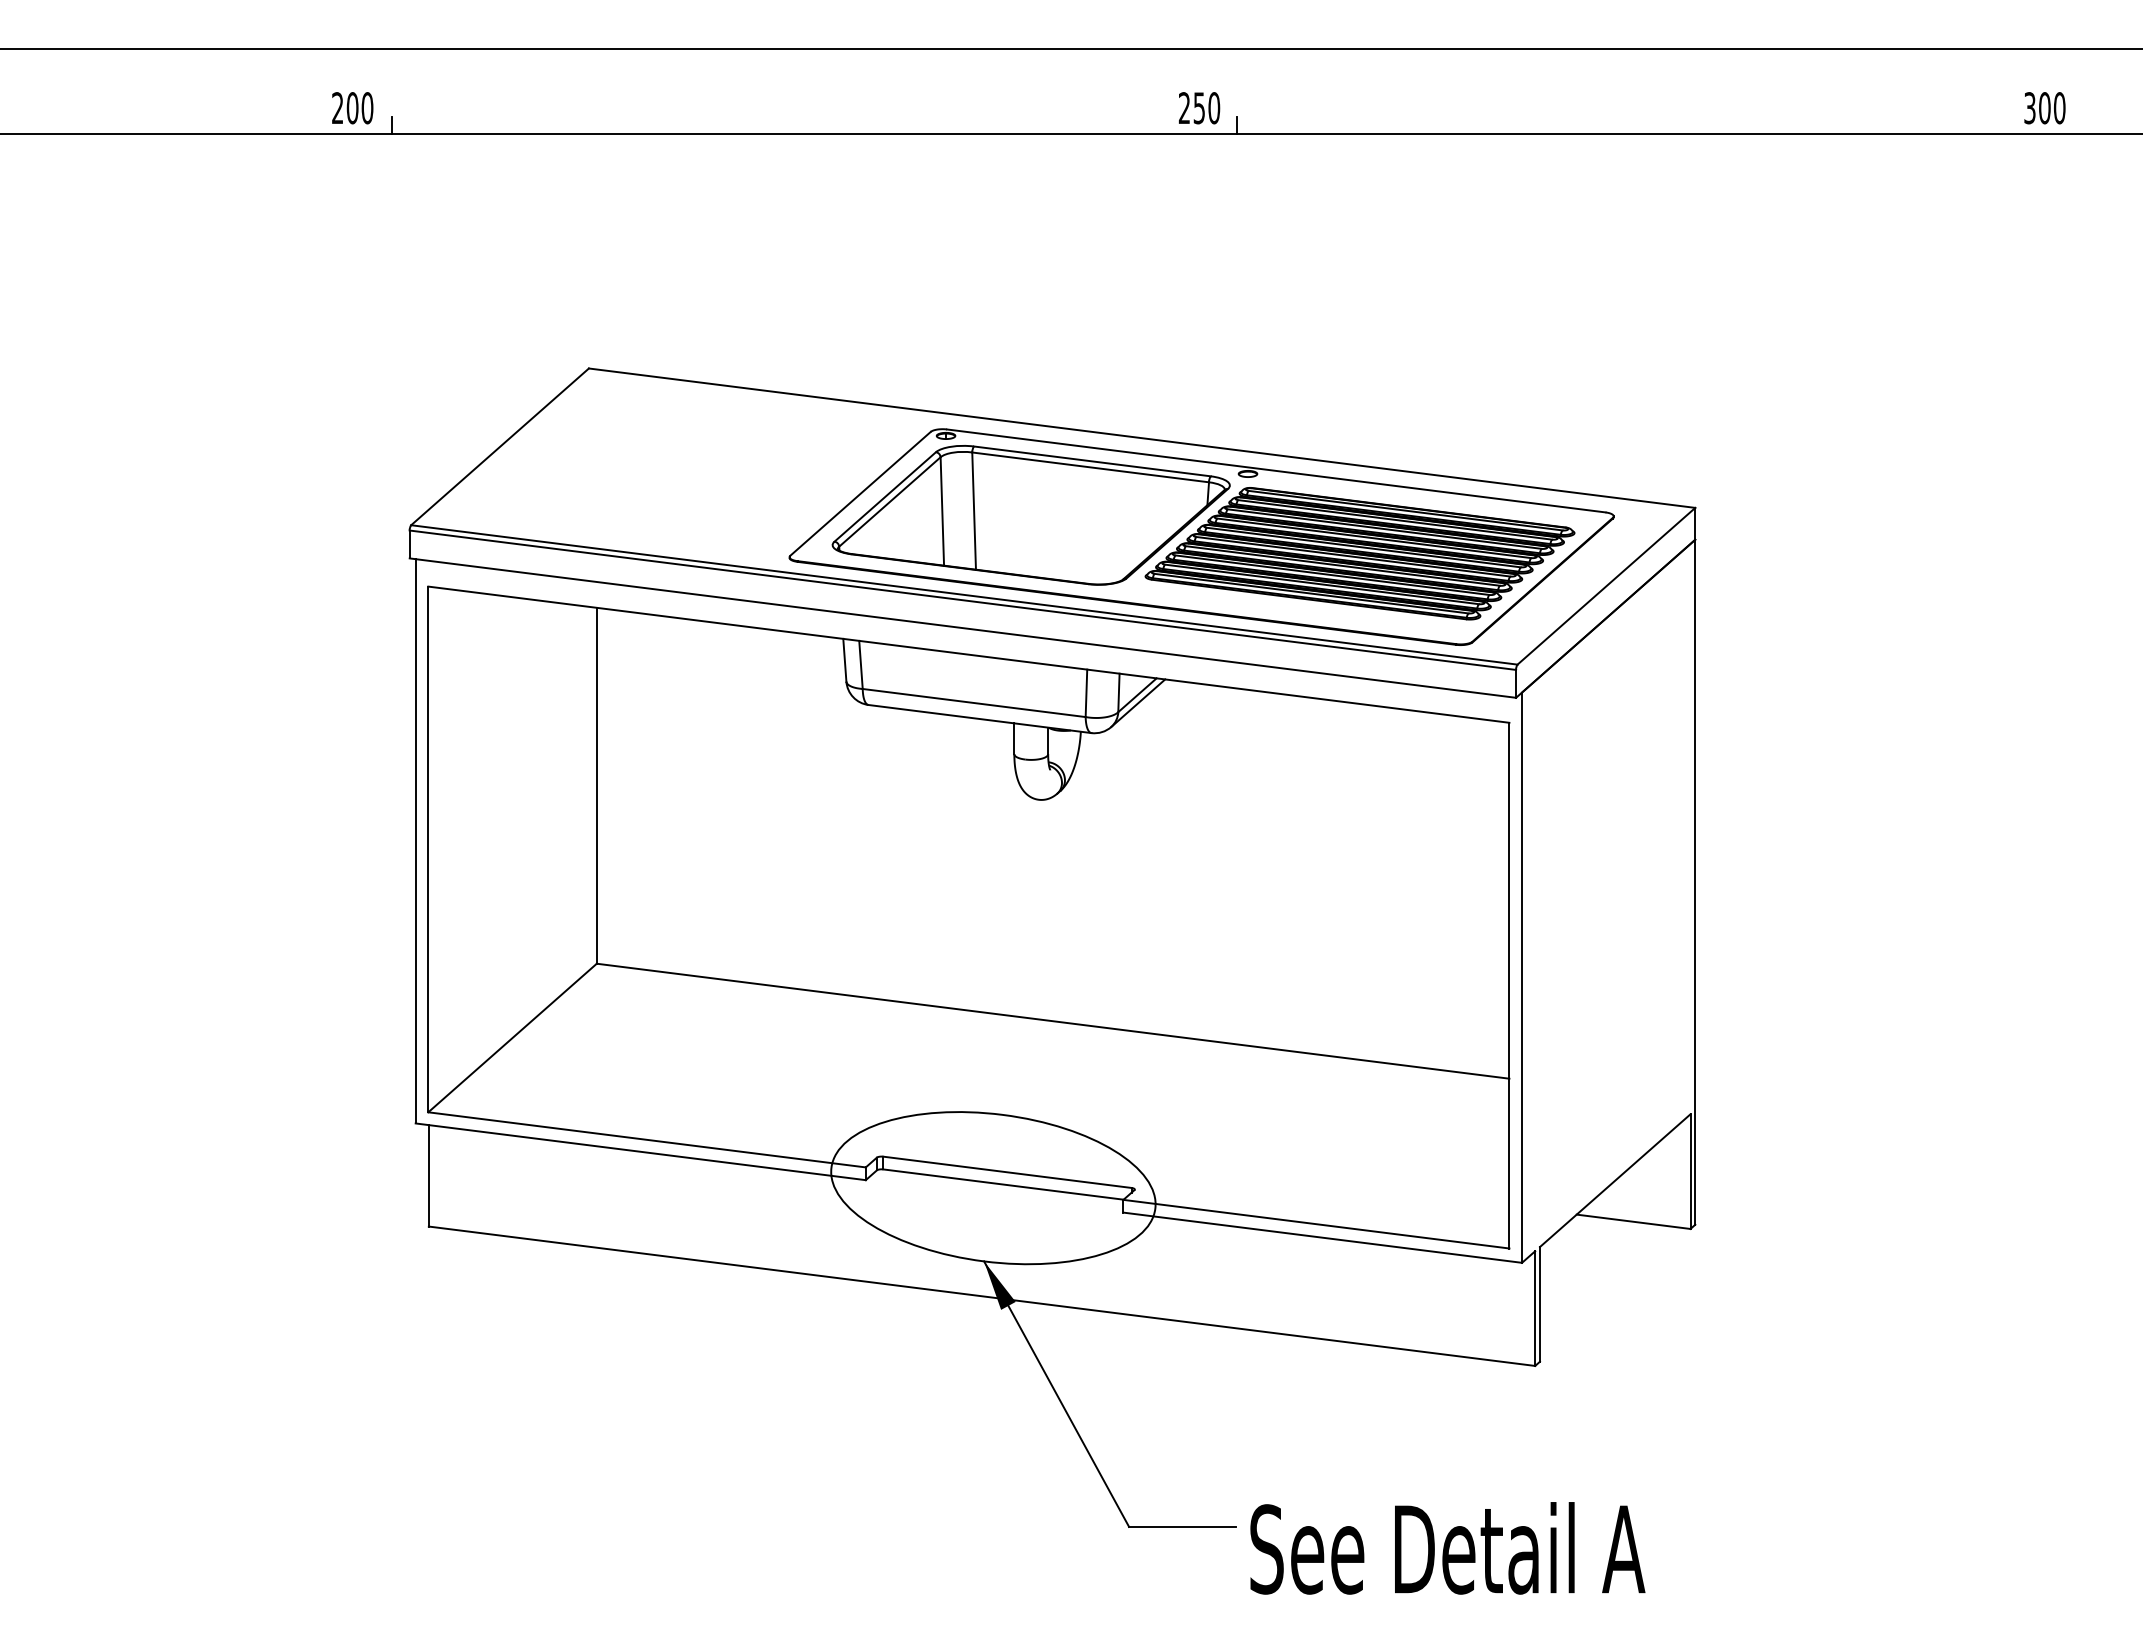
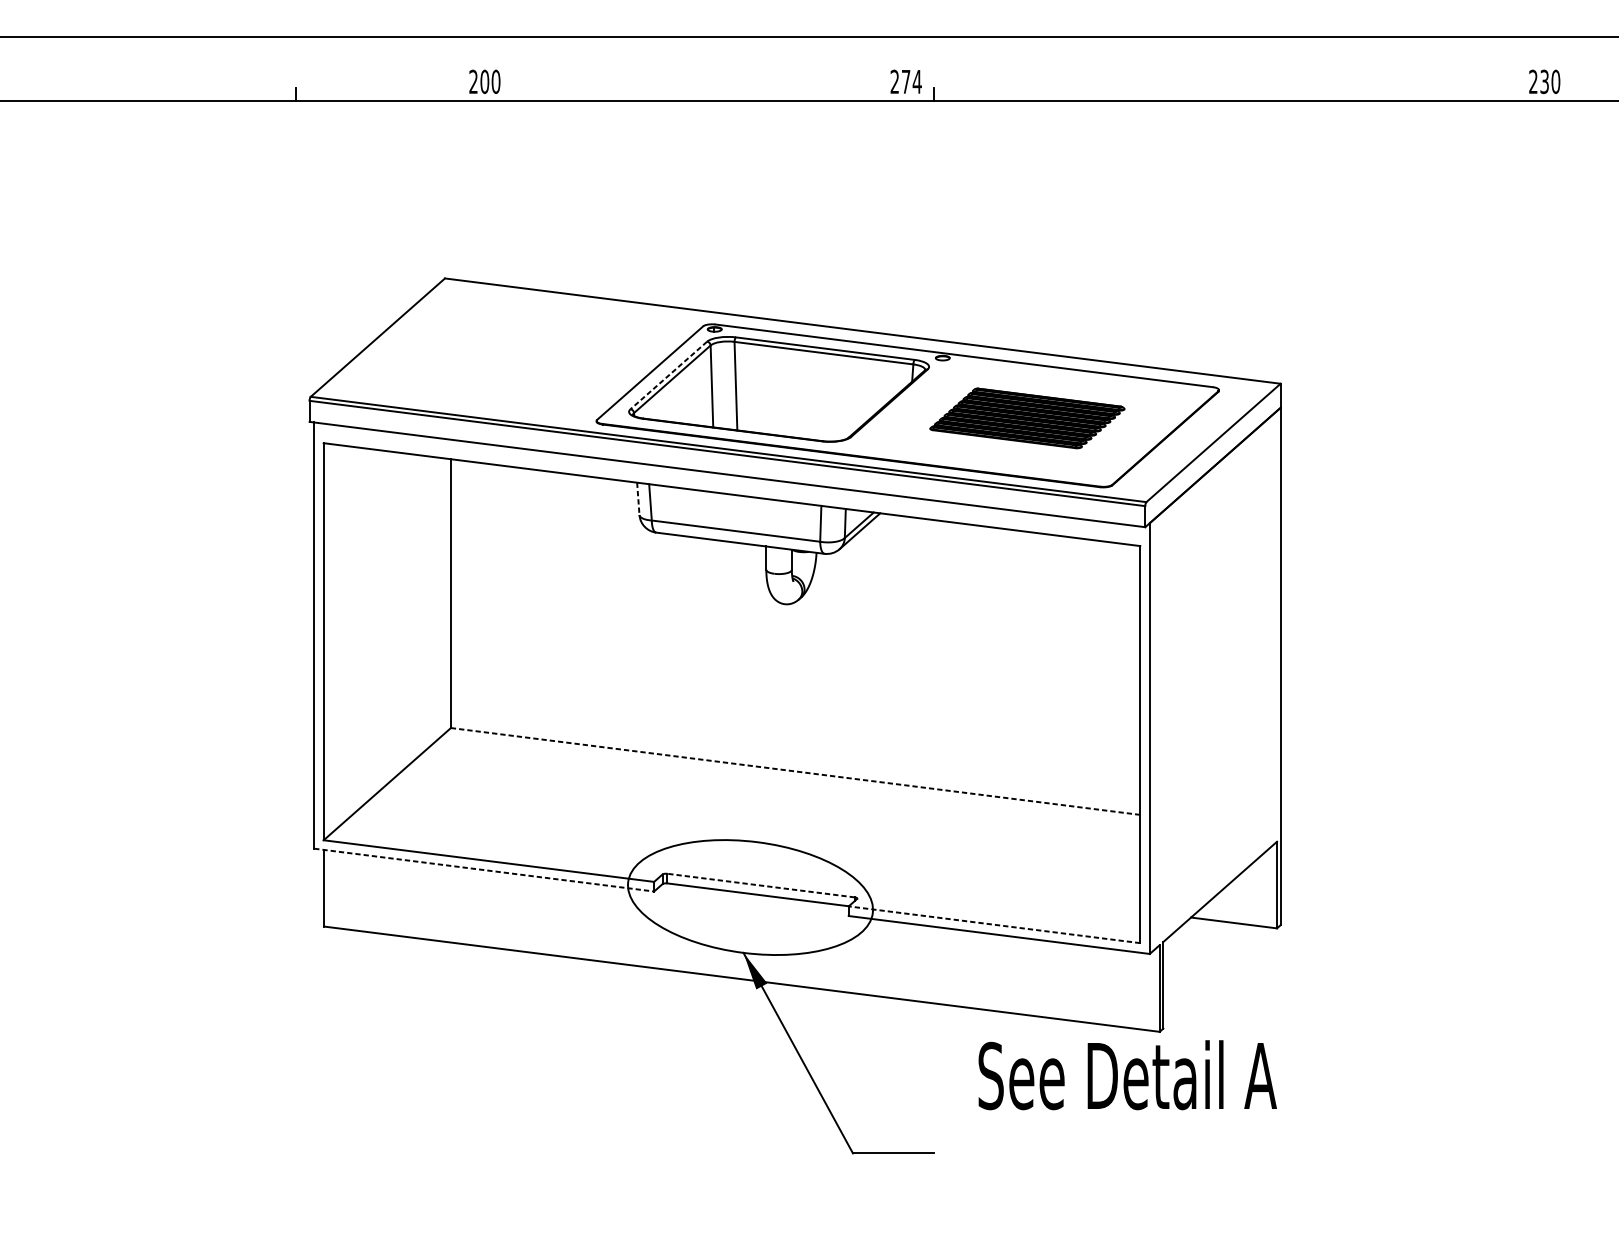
text: (352, 108) -> (484, 82), moved
text: (1206, 108) -> (911, 82), 250 -> 274
text: (2037, 108) -> (1539, 82), 300 -> 230
line: (885, 496) -> (669, 375), solid -> dashed
part: (1359, 553) -> (1027, 418), size x0.6
line: (844, 660) -> (638, 499), solid -> dashed
line: (1053, 1021) -> (795, 771), solid -> dashed
line: (640, 1151) -> (483, 869), solid -> dashed
line: (1006, 1172) -> (760, 885), solid -> dashed
line: (1316, 1224) -> (994, 925), solid -> dashed
text: (1447, 1548) -> (1127, 1075), moved

